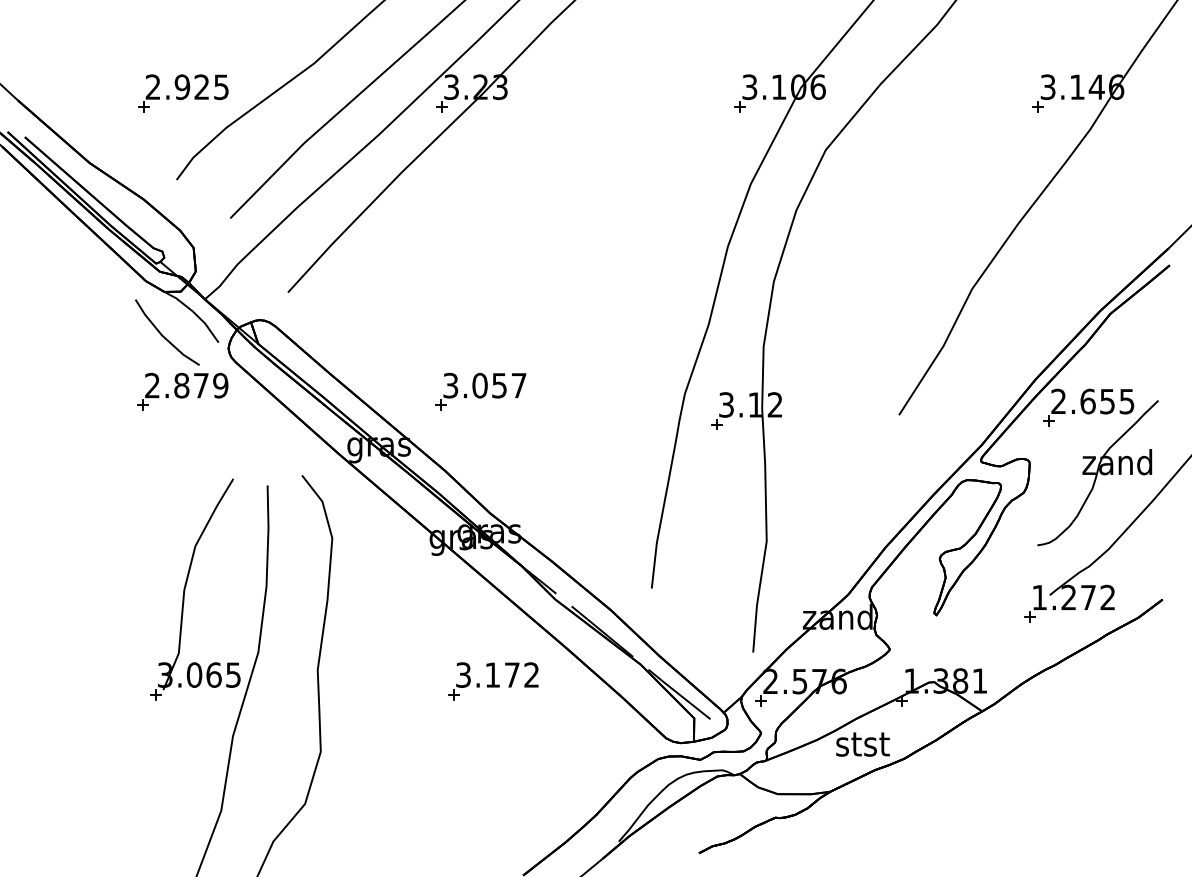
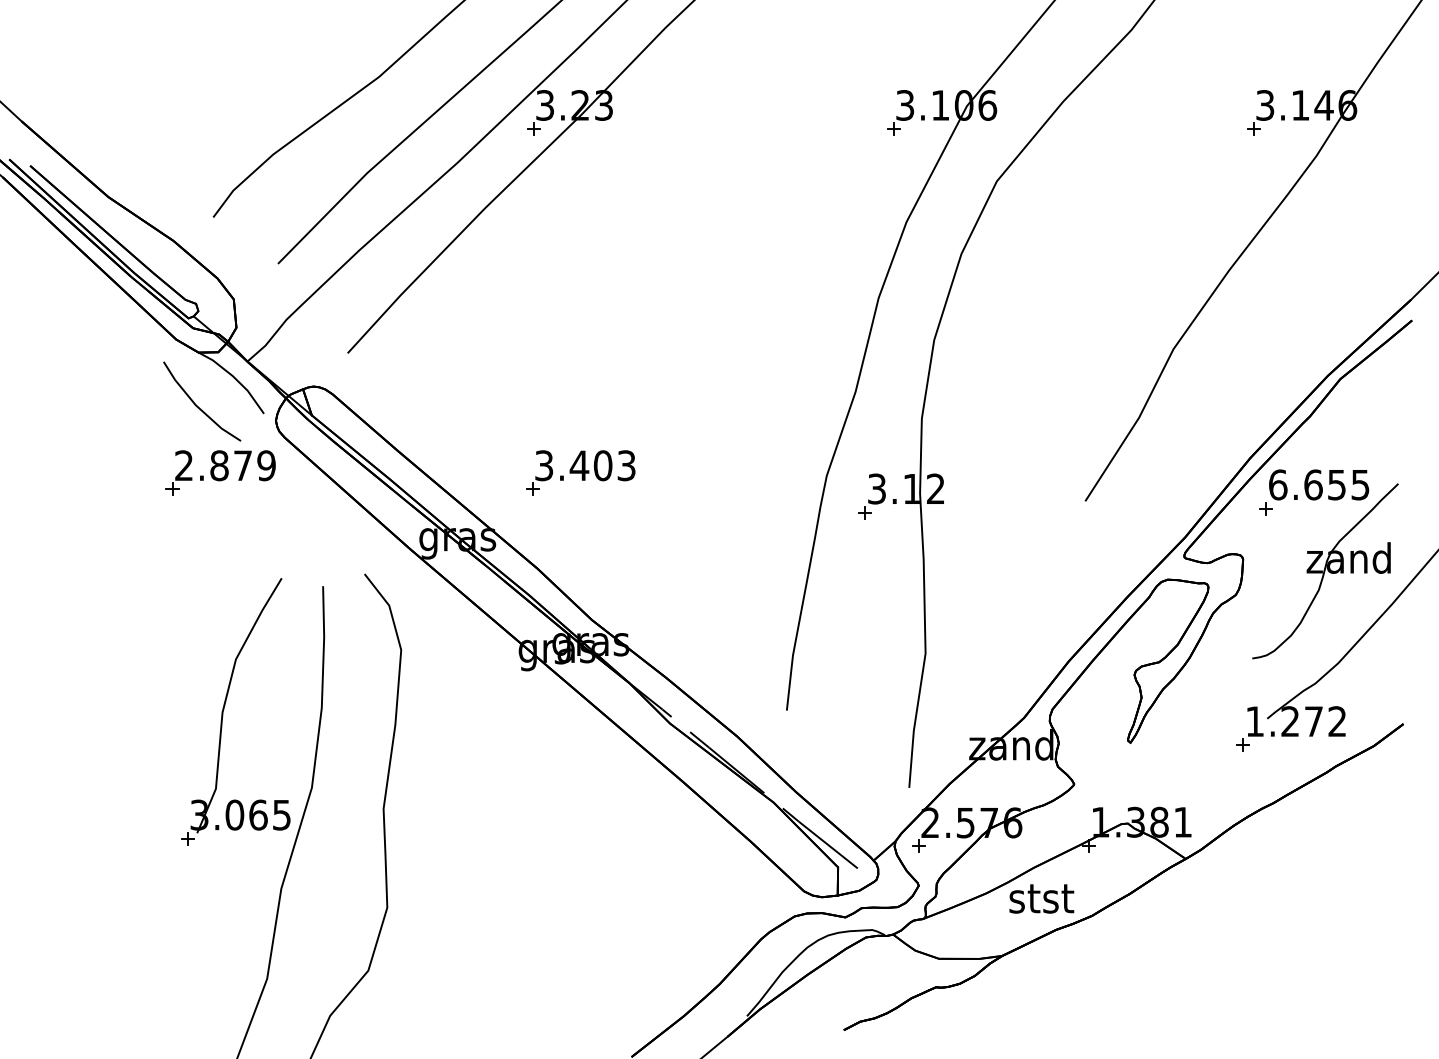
part: (183, 93) -> (221, 113), removed
text: (498, 385) -> (601, 465), 3.057 -> 3.403
text: (1058, 401) -> (1277, 484), 2.655 -> 6.655
part: (493, 681) -> (595, 822), removed

